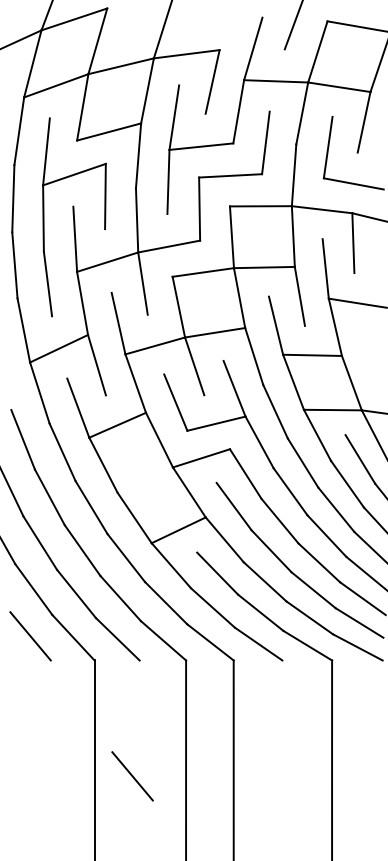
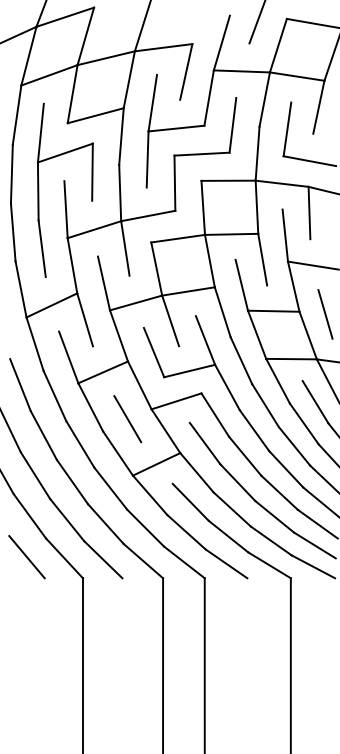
line: (371, 358) -> (325, 313), added
line: (145, 478) -> (127, 419), added
line: (132, 776) -> (116, 679), removed

